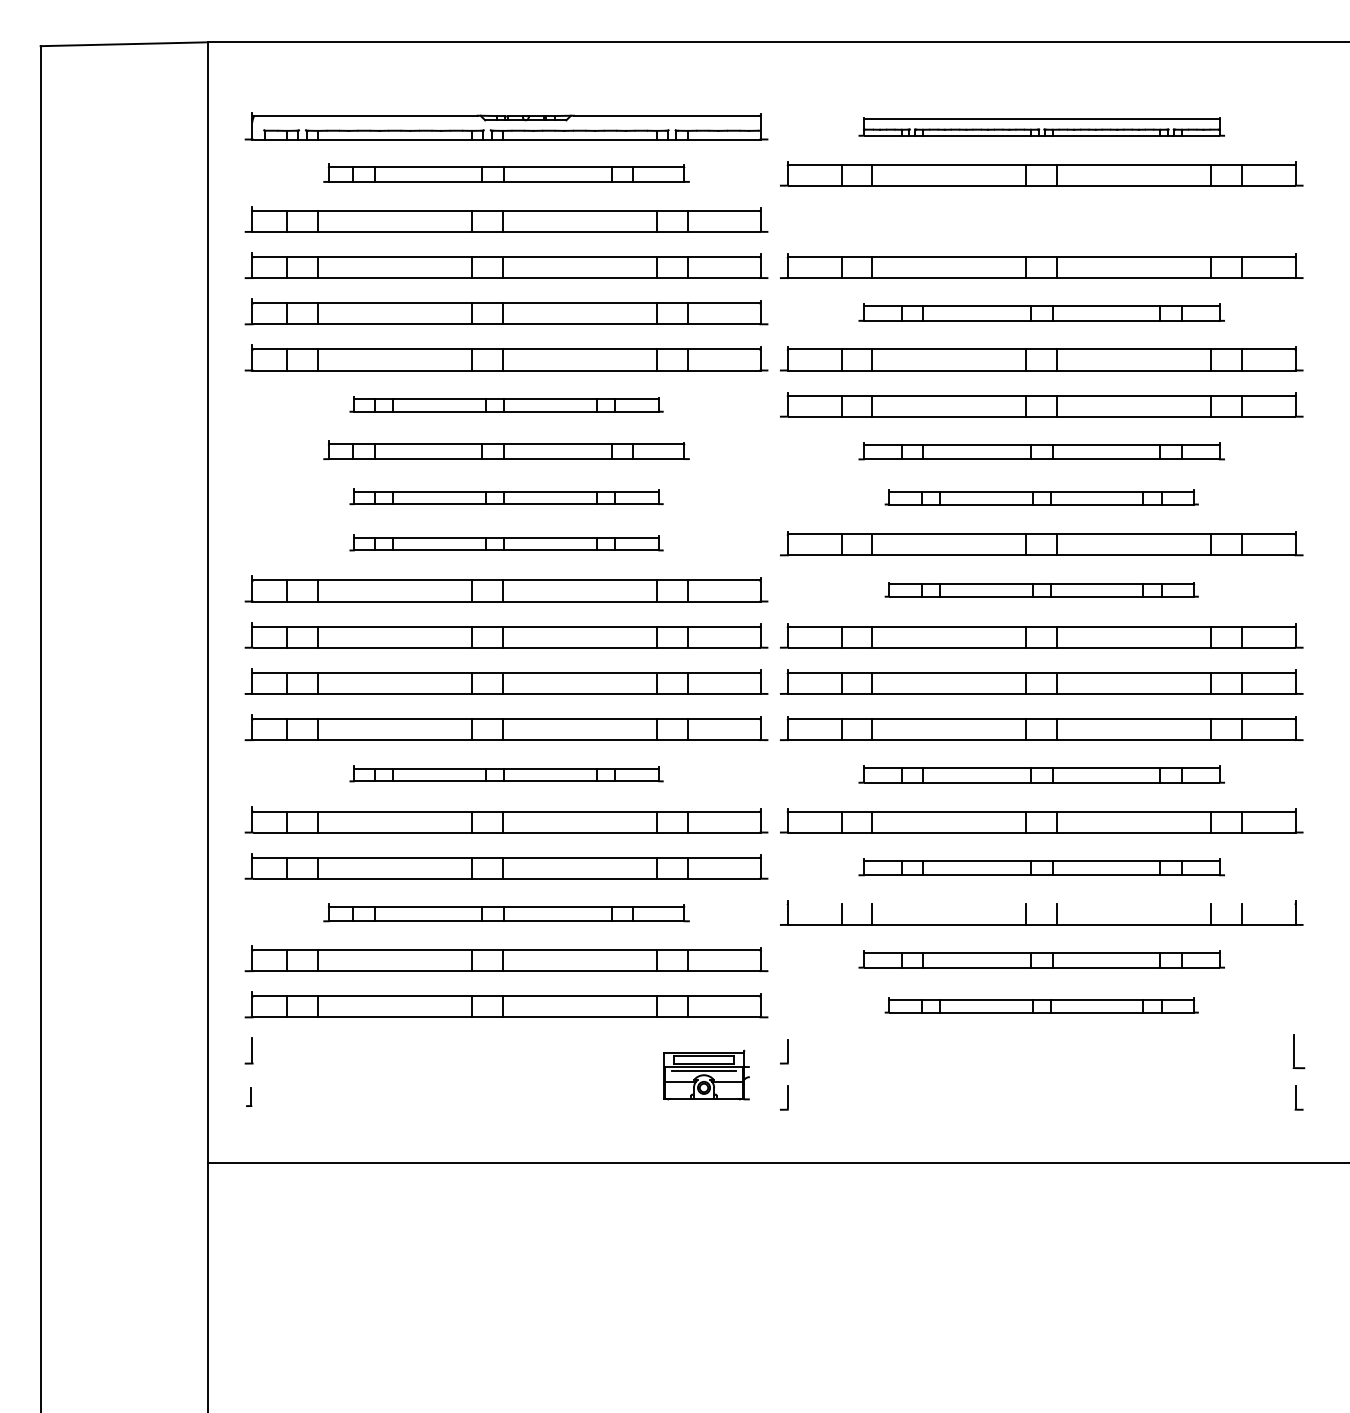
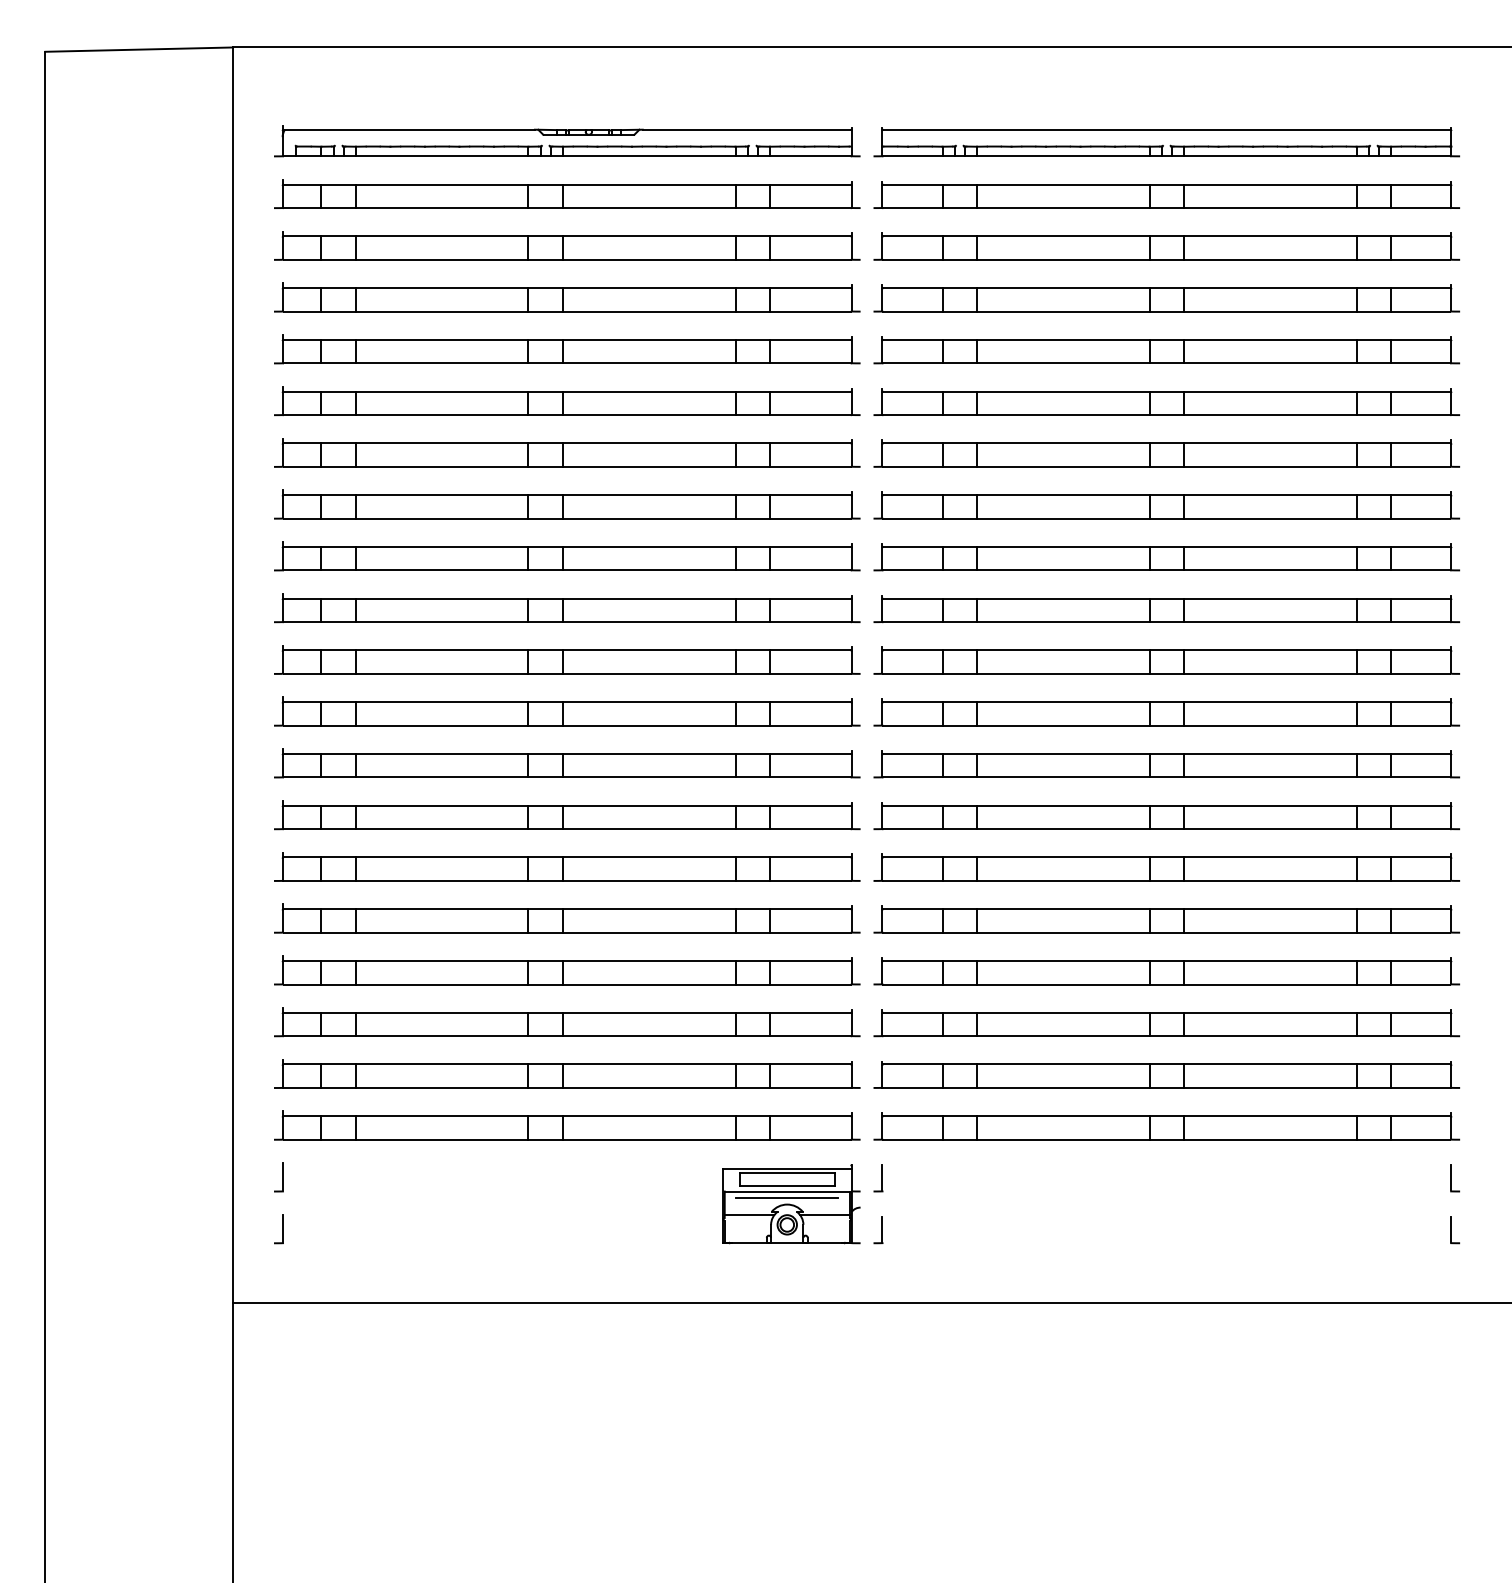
part: (1041, 127) -> (1166, 142), size x1.43
part: (506, 172) -> (567, 193), size x1.43
part: (1041, 219) -> (1166, 246), added
part: (1041, 312) -> (1166, 350), size x1.43
part: (506, 403) -> (567, 452), size x1.67
part: (506, 450) -> (567, 504), size x1.43
part: (1041, 451) -> (1166, 505), size x1.43
part: (506, 496) -> (567, 556), size x1.67
part: (1041, 497) -> (1166, 557), size x1.67
part: (506, 543) -> (567, 608), size x1.67
part: (1041, 589) -> (1166, 660), size x1.67
part: (506, 773) -> (567, 866), size x1.67
part: (1041, 774) -> (1166, 867), size x1.43
part: (1041, 867) -> (1166, 971), size x1.43
line: (1041, 903) -> (1166, 1012), added
part: (506, 912) -> (567, 1022), size x1.43
part: (1041, 959) -> (1166, 1074), size x1.43
part: (1041, 1005) -> (1166, 1126), size x1.67
part: (1299, 1051) -> (1455, 1178), size x0.71
part: (706, 1075) -> (791, 1204), size x1.43
part: (248, 1097) -> (278, 1229), size x1.43

